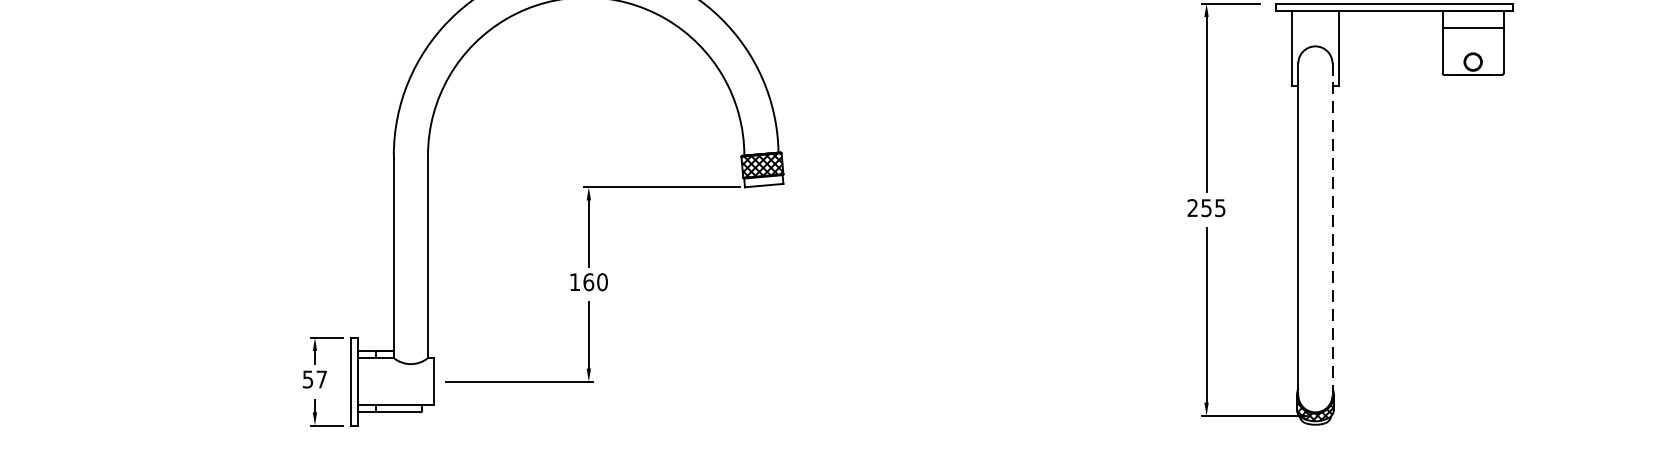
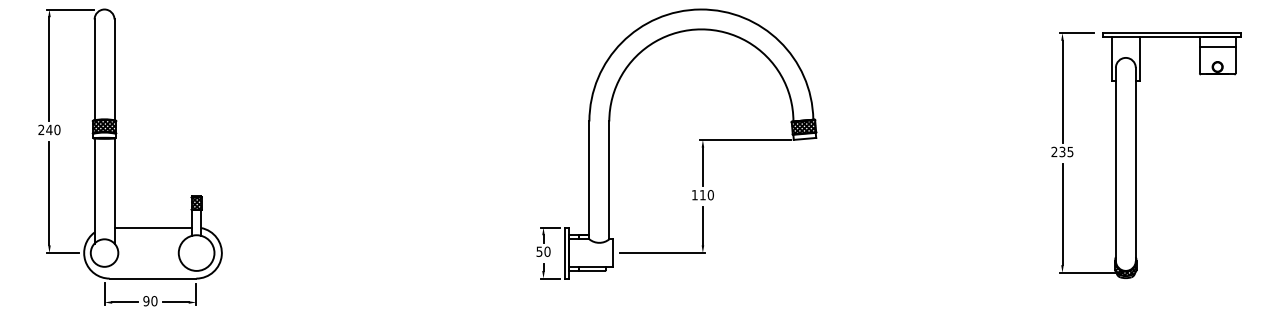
text: (1206, 207) -> (1062, 151), 255 -> 235
line: (1332, 229) -> (1135, 164), dashed -> solid
text: (588, 282) -> (702, 195), 160 -> 110
text: (321, 378) -> (547, 251), 57 -> 50

